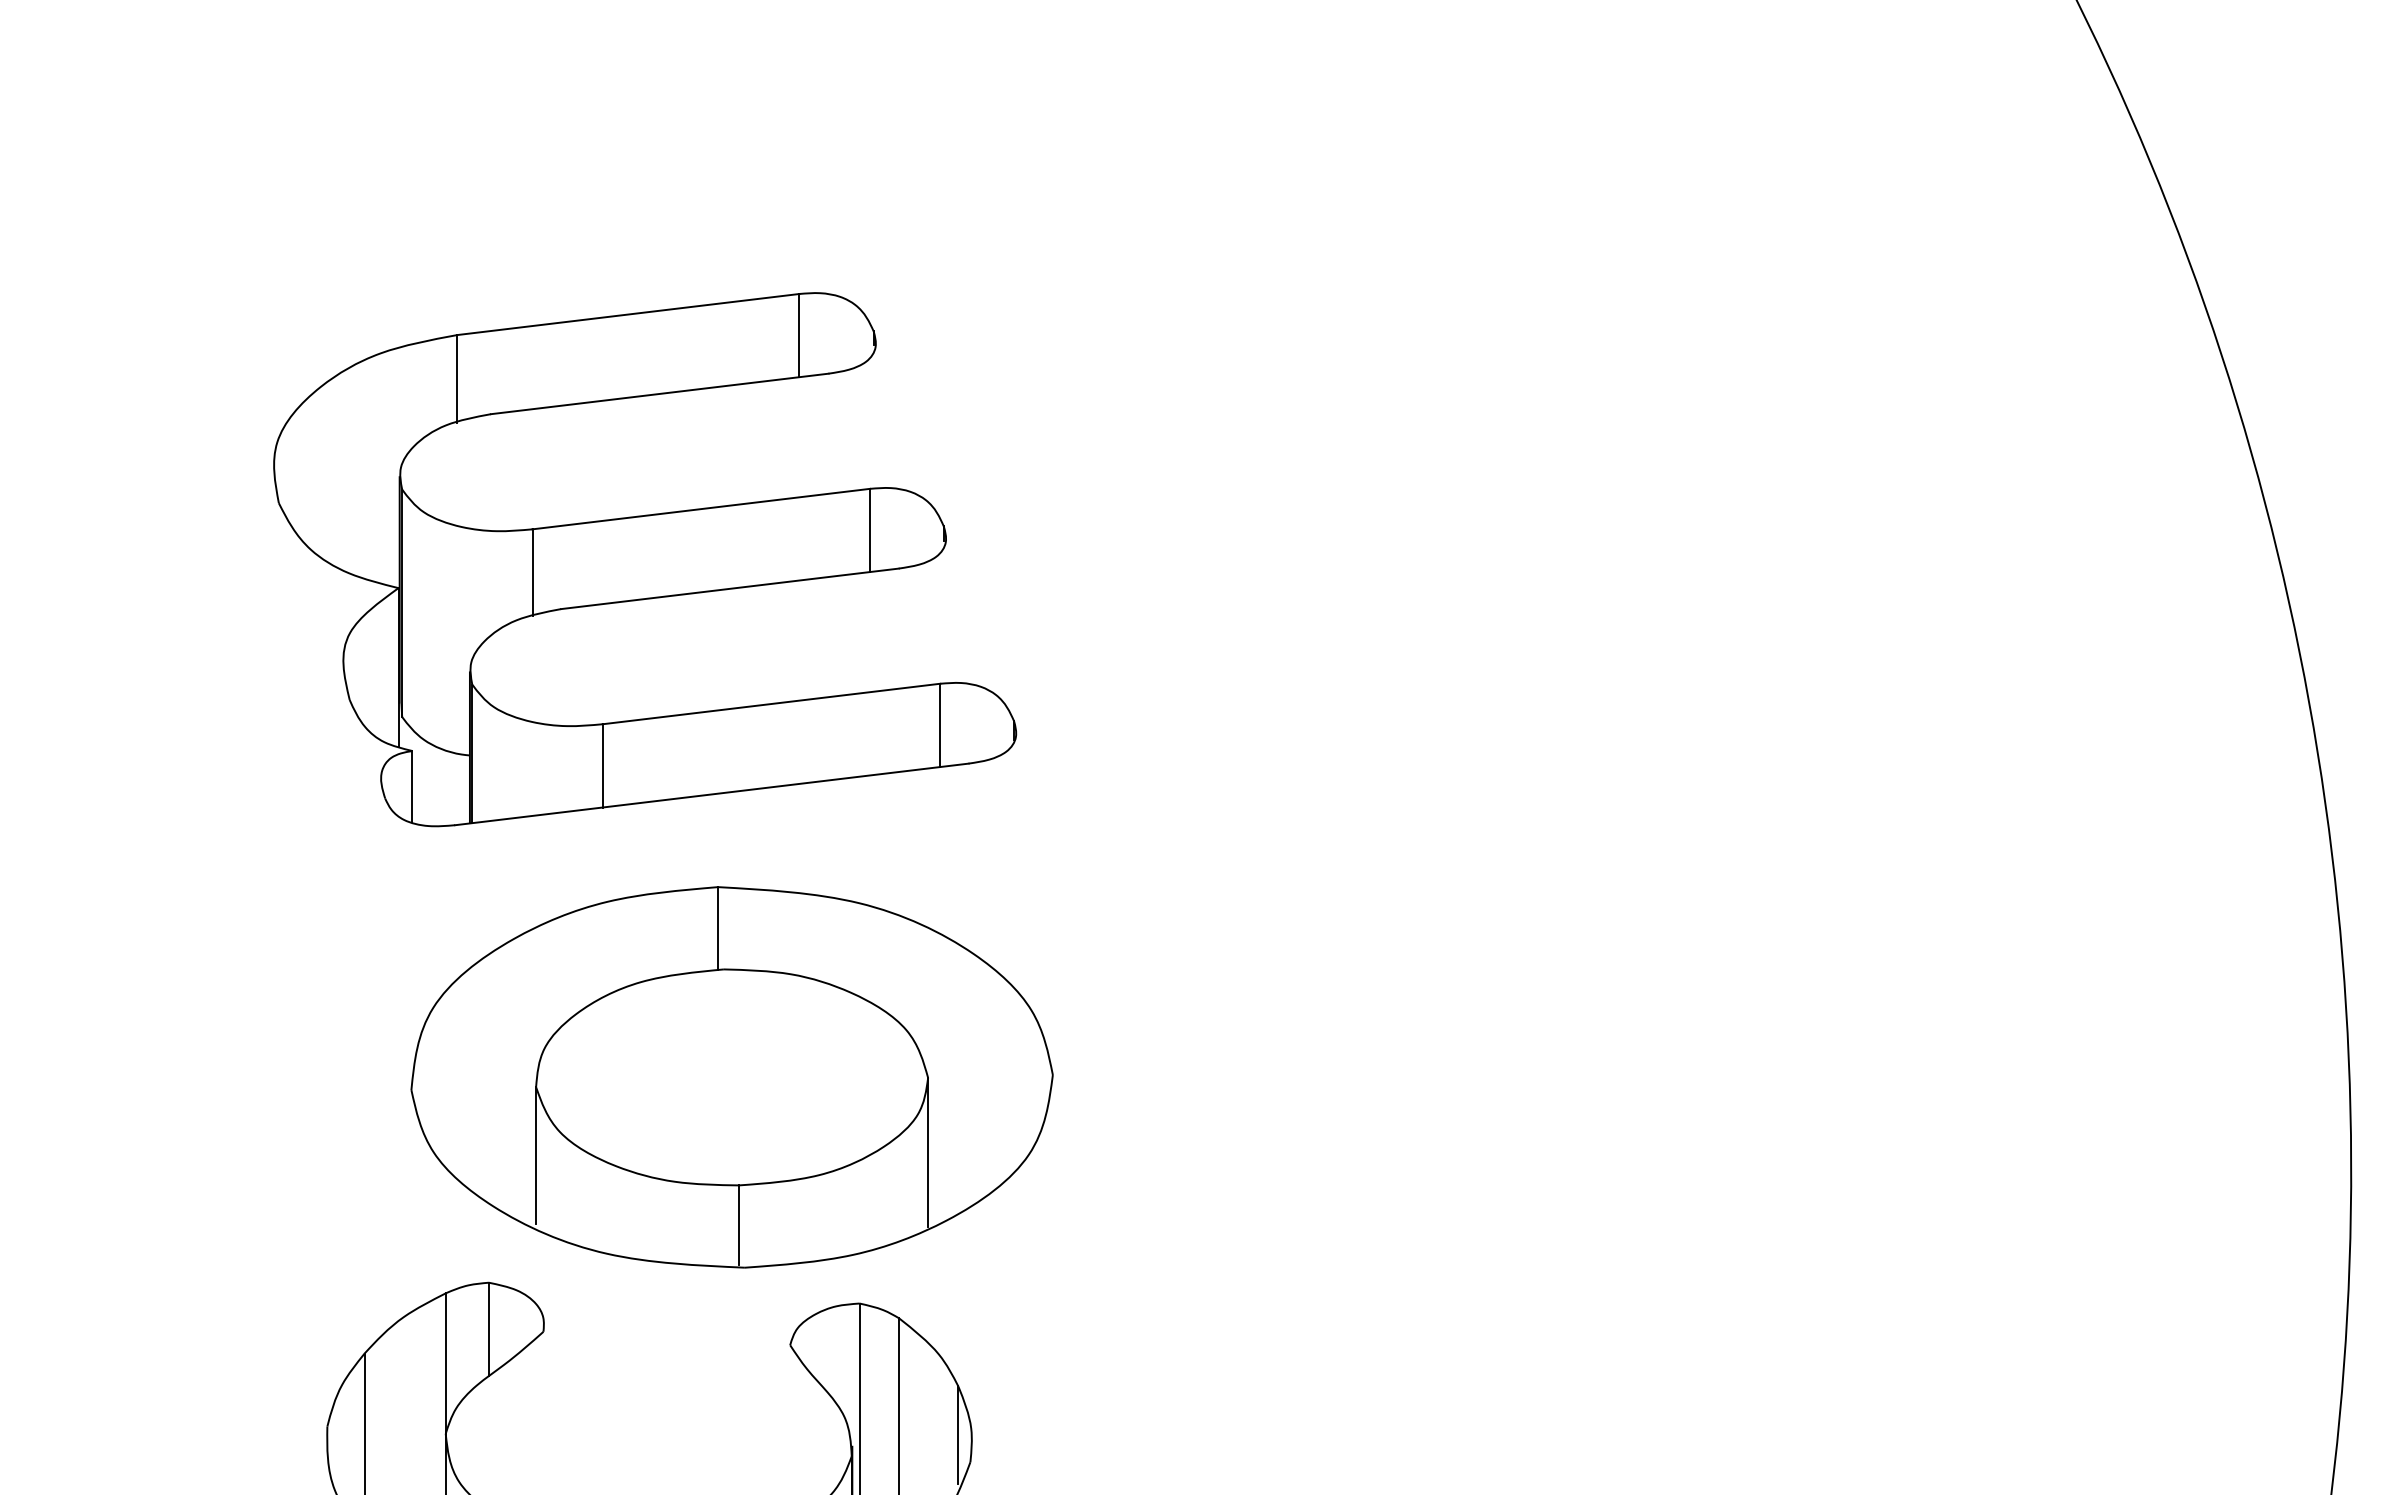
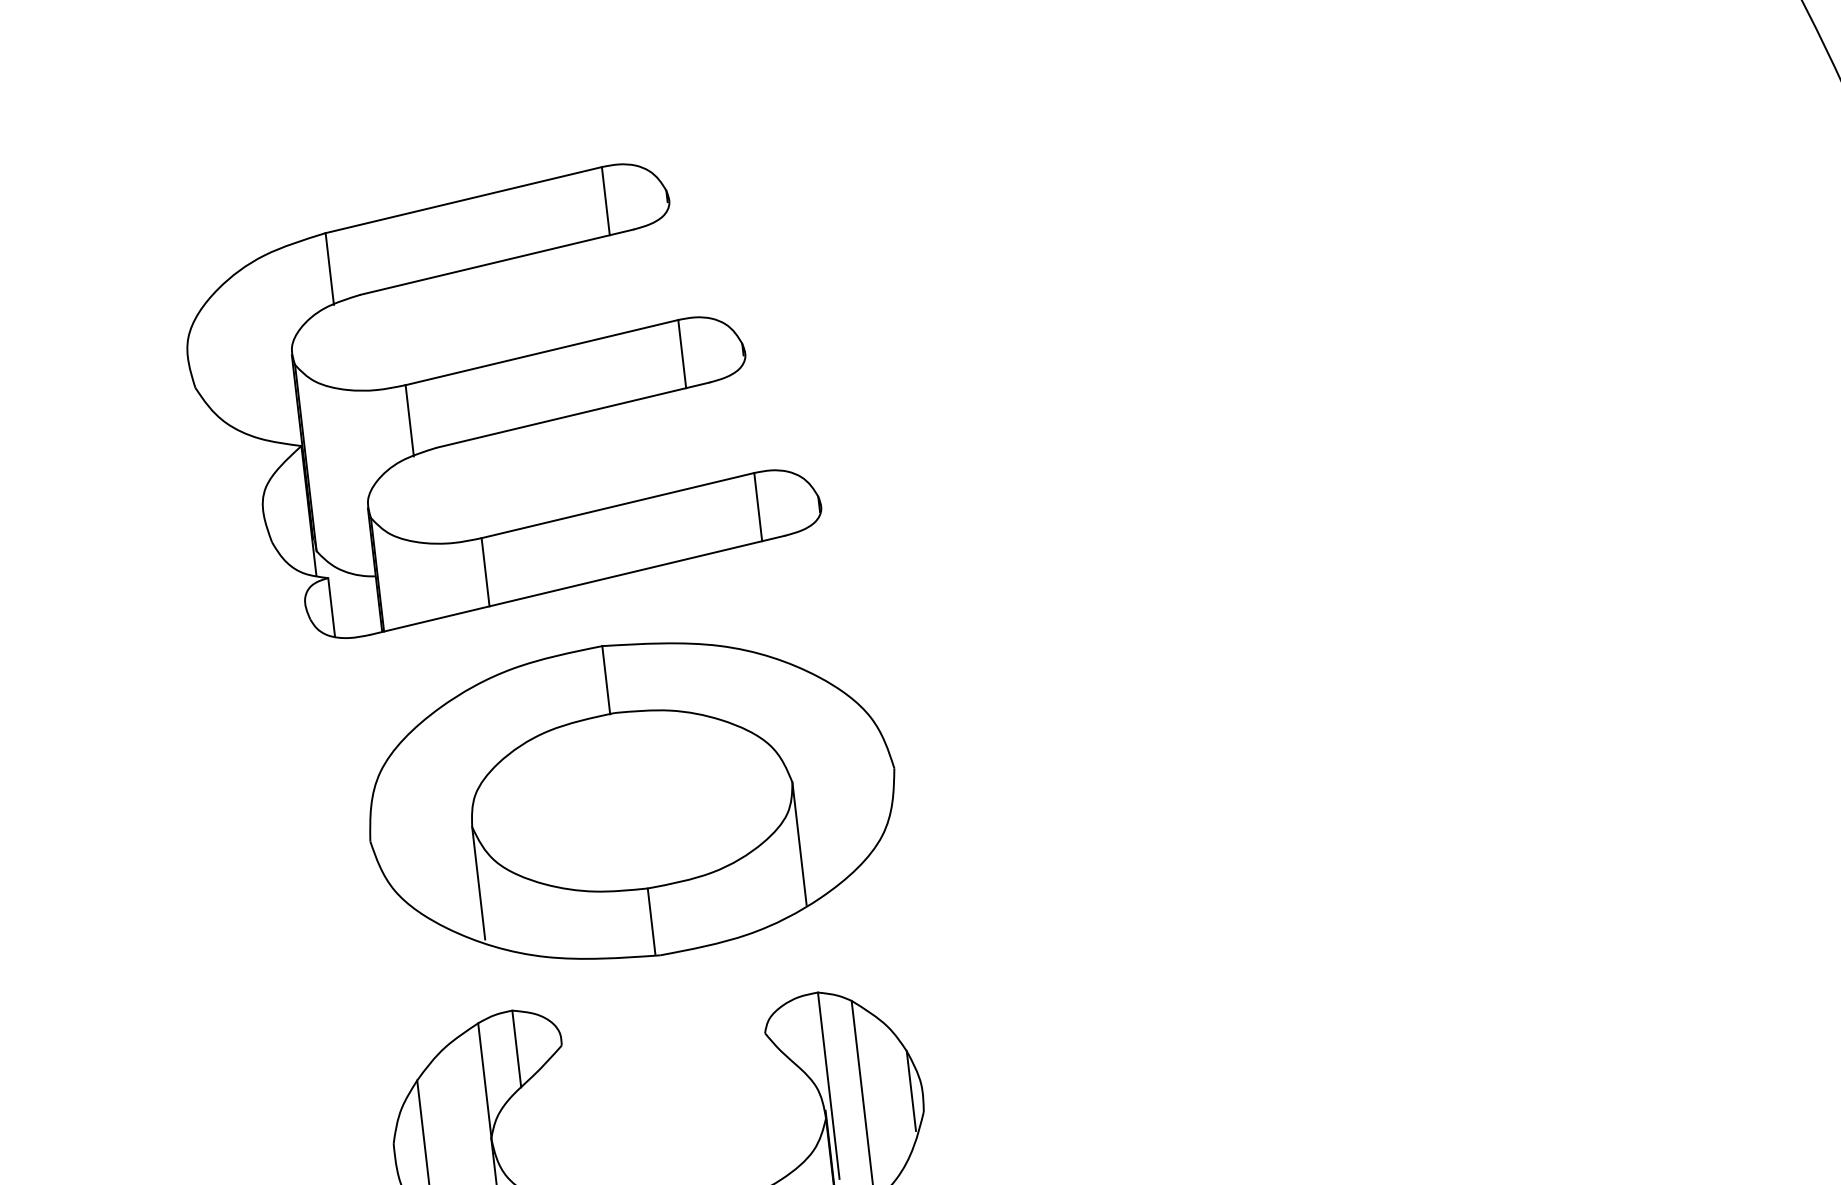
part: (645, 559) -> (501, 399), moved
part: (731, 1077) -> (631, 800), moved

